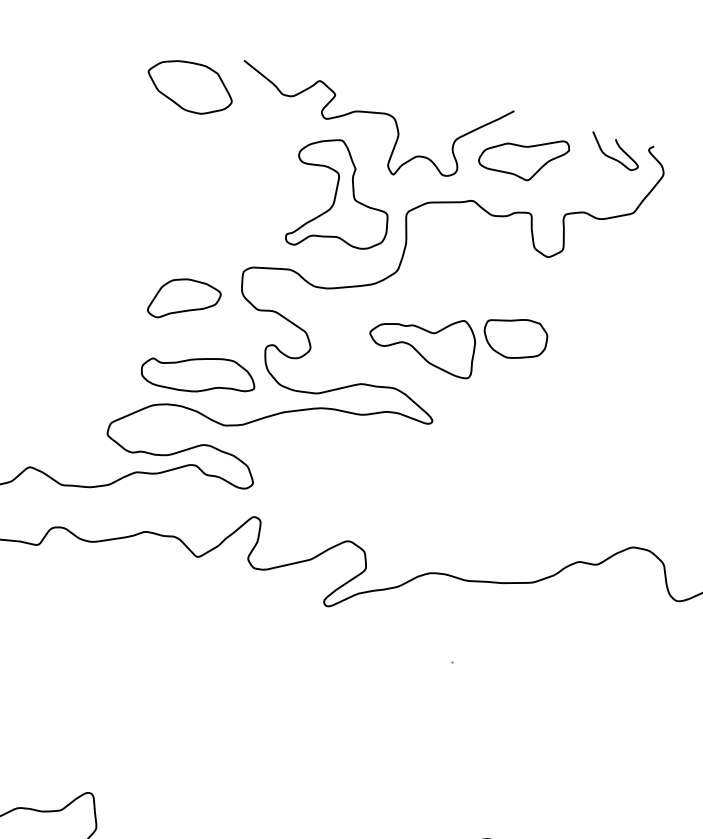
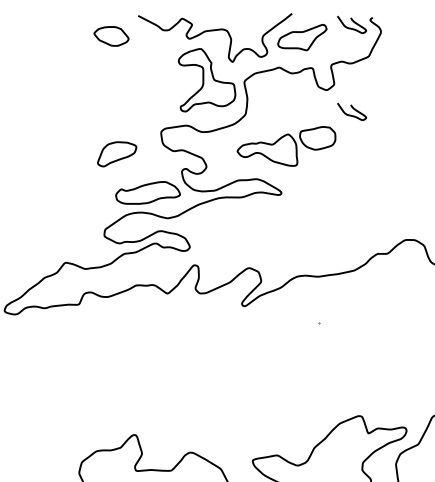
part: (190, 87) -> (111, 36), size x0.7
curve: (587, 300) -> (353, 109), added
part: (185, 301) -> (117, 154), moved

